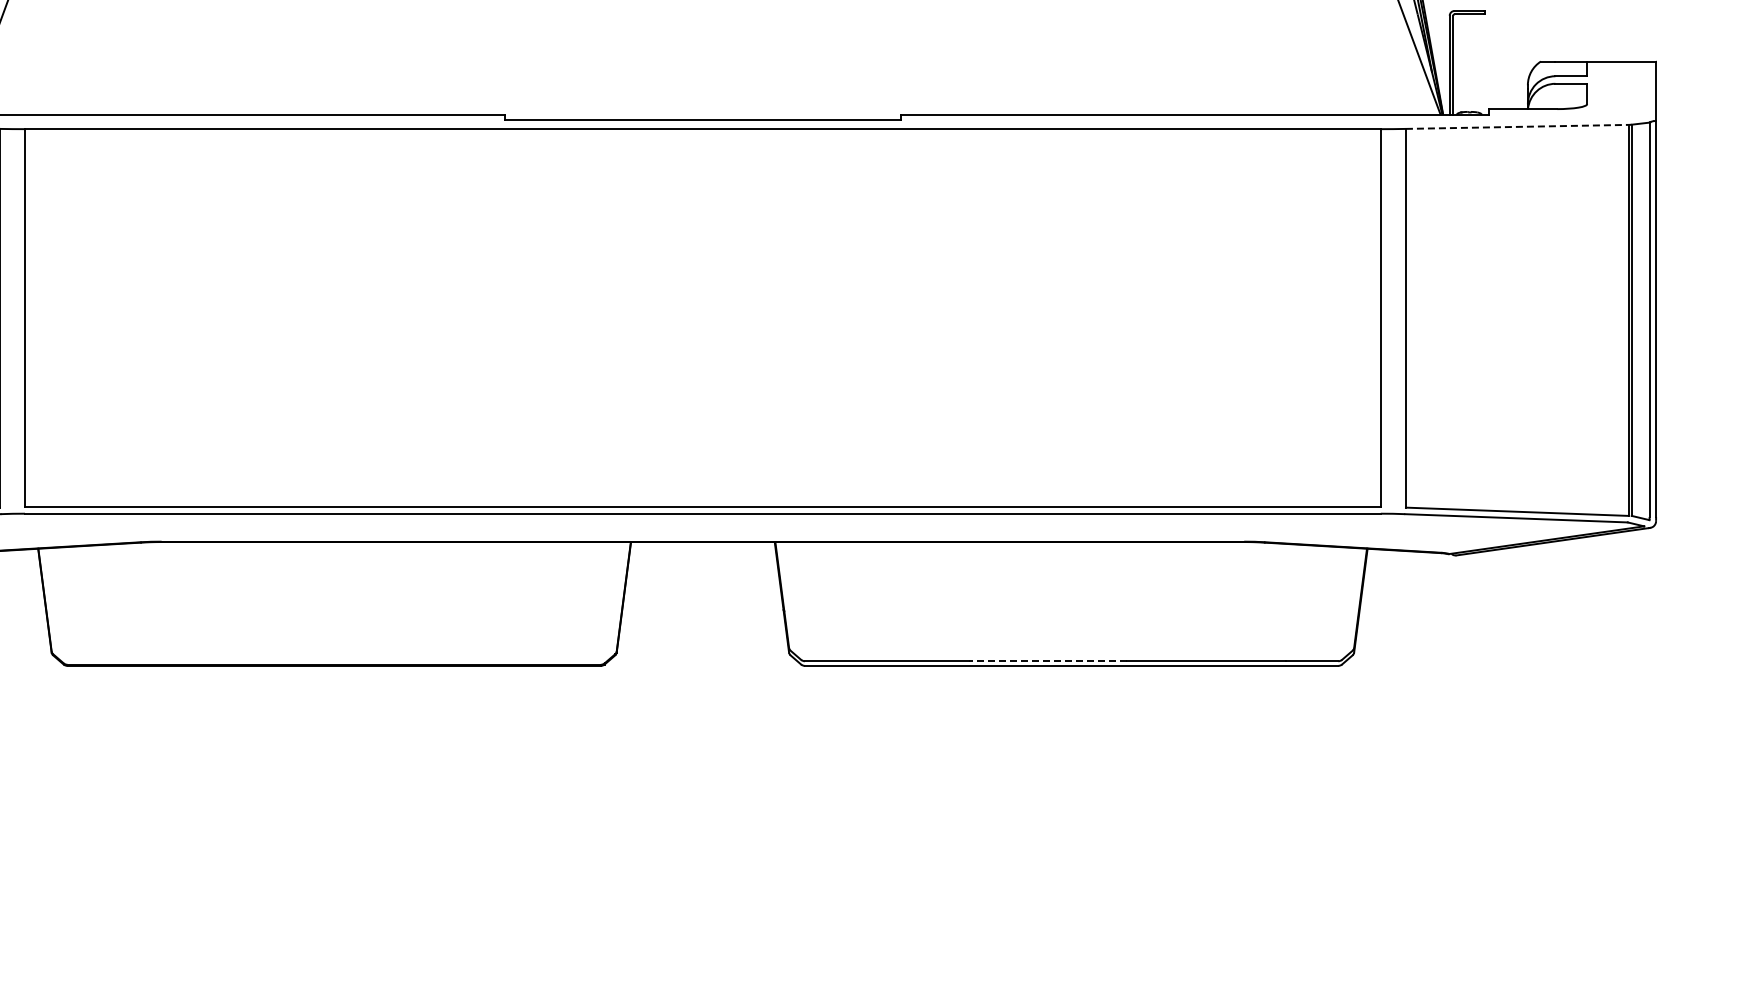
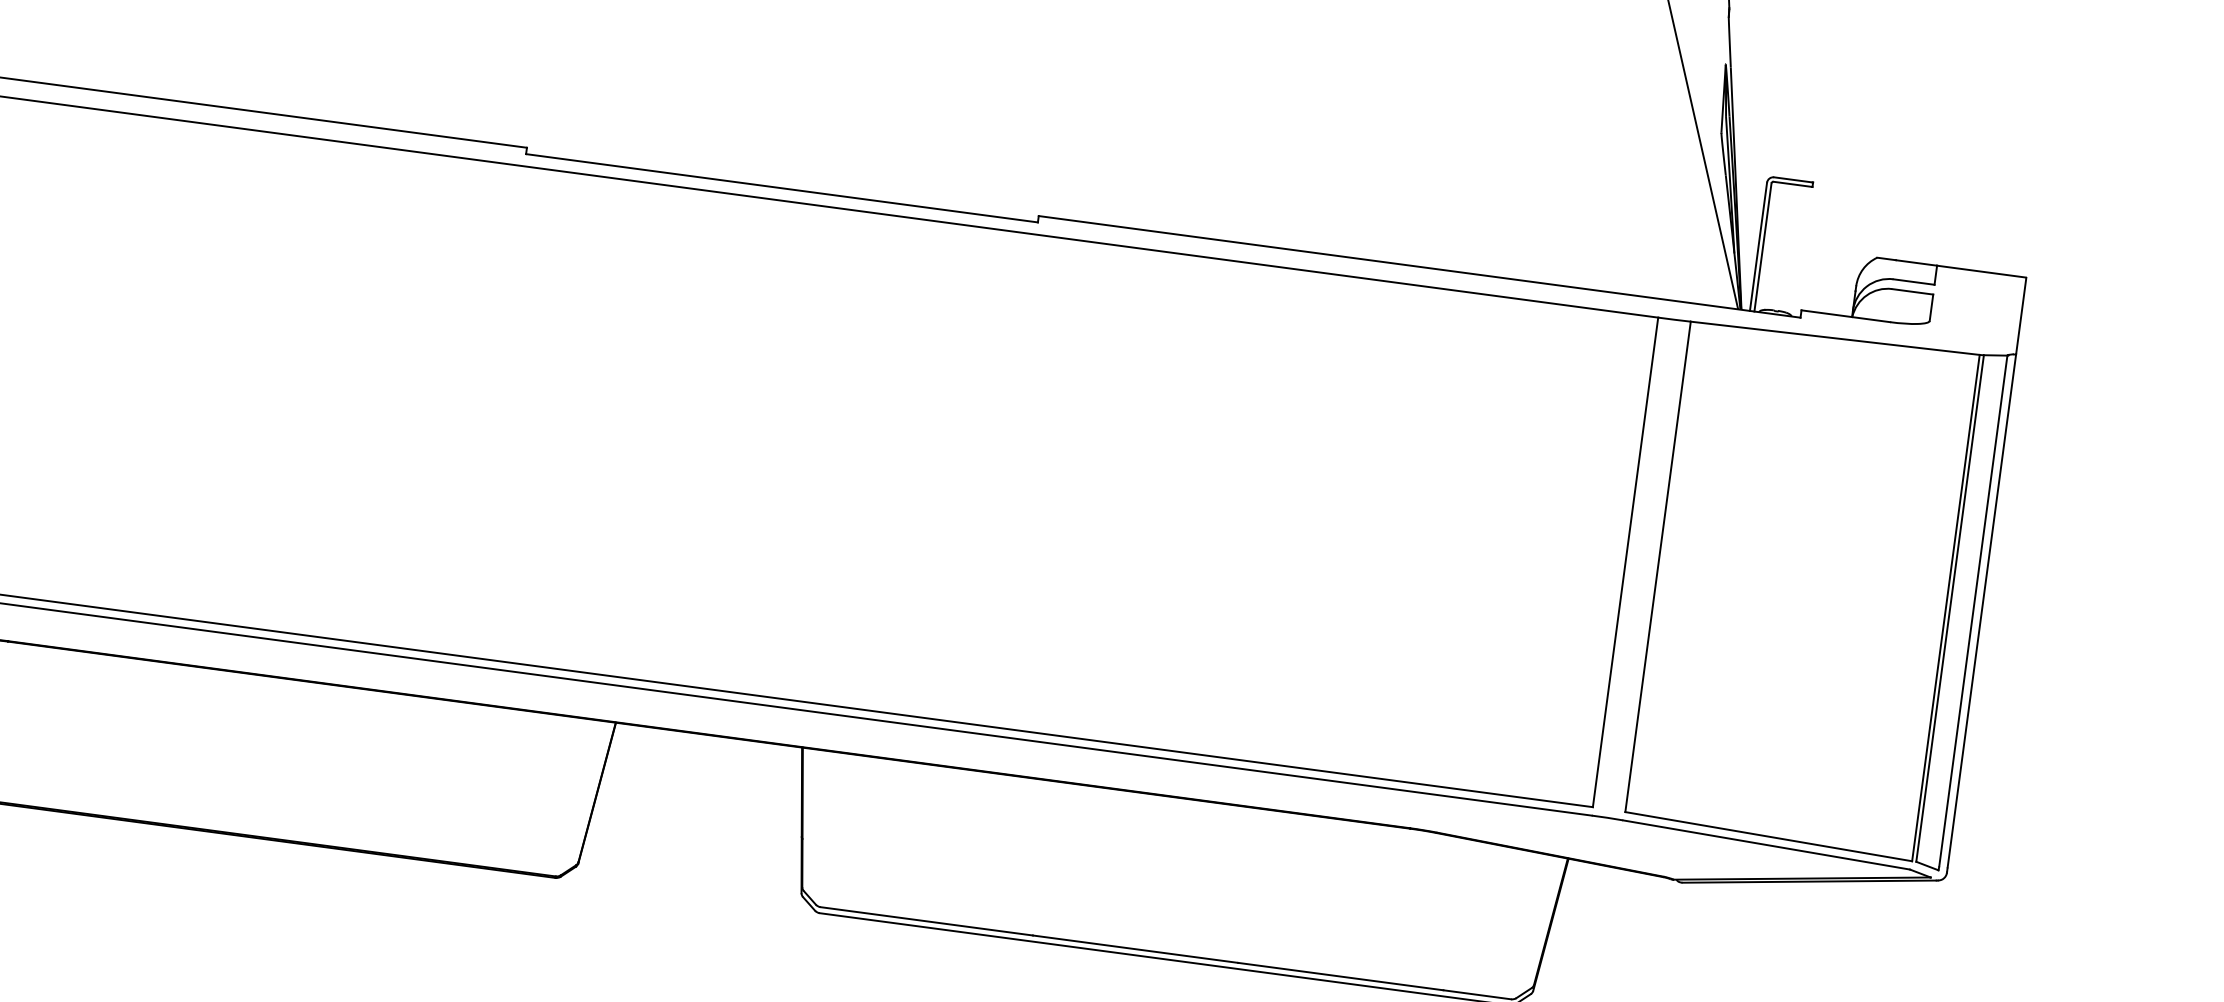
line: (1517, 126) -> (1835, 337), dashed -> solid
line: (1047, 661) -> (1134, 949), dashed -> solid

